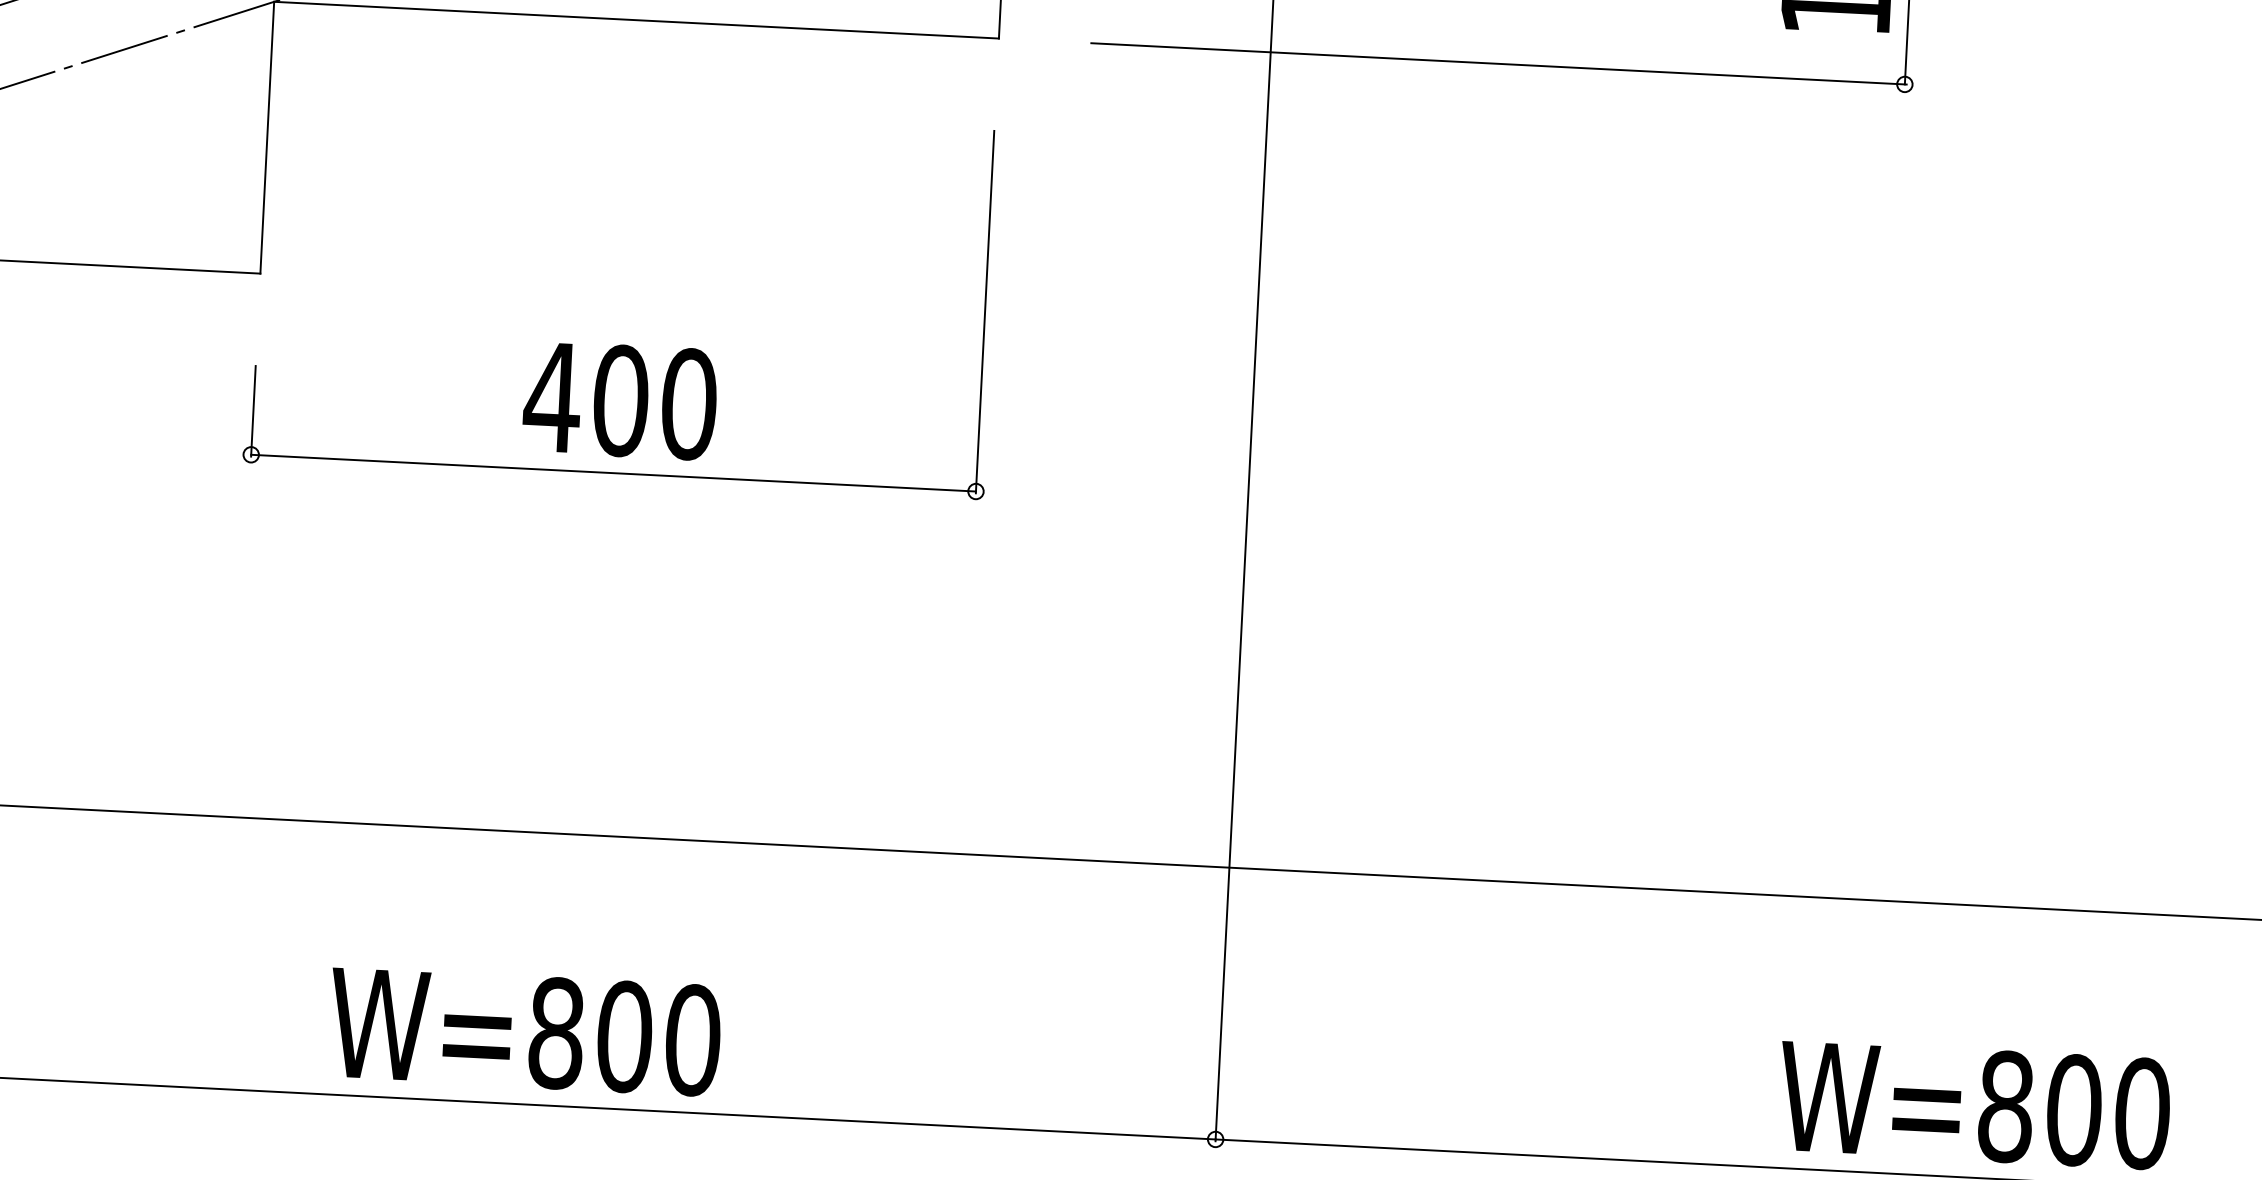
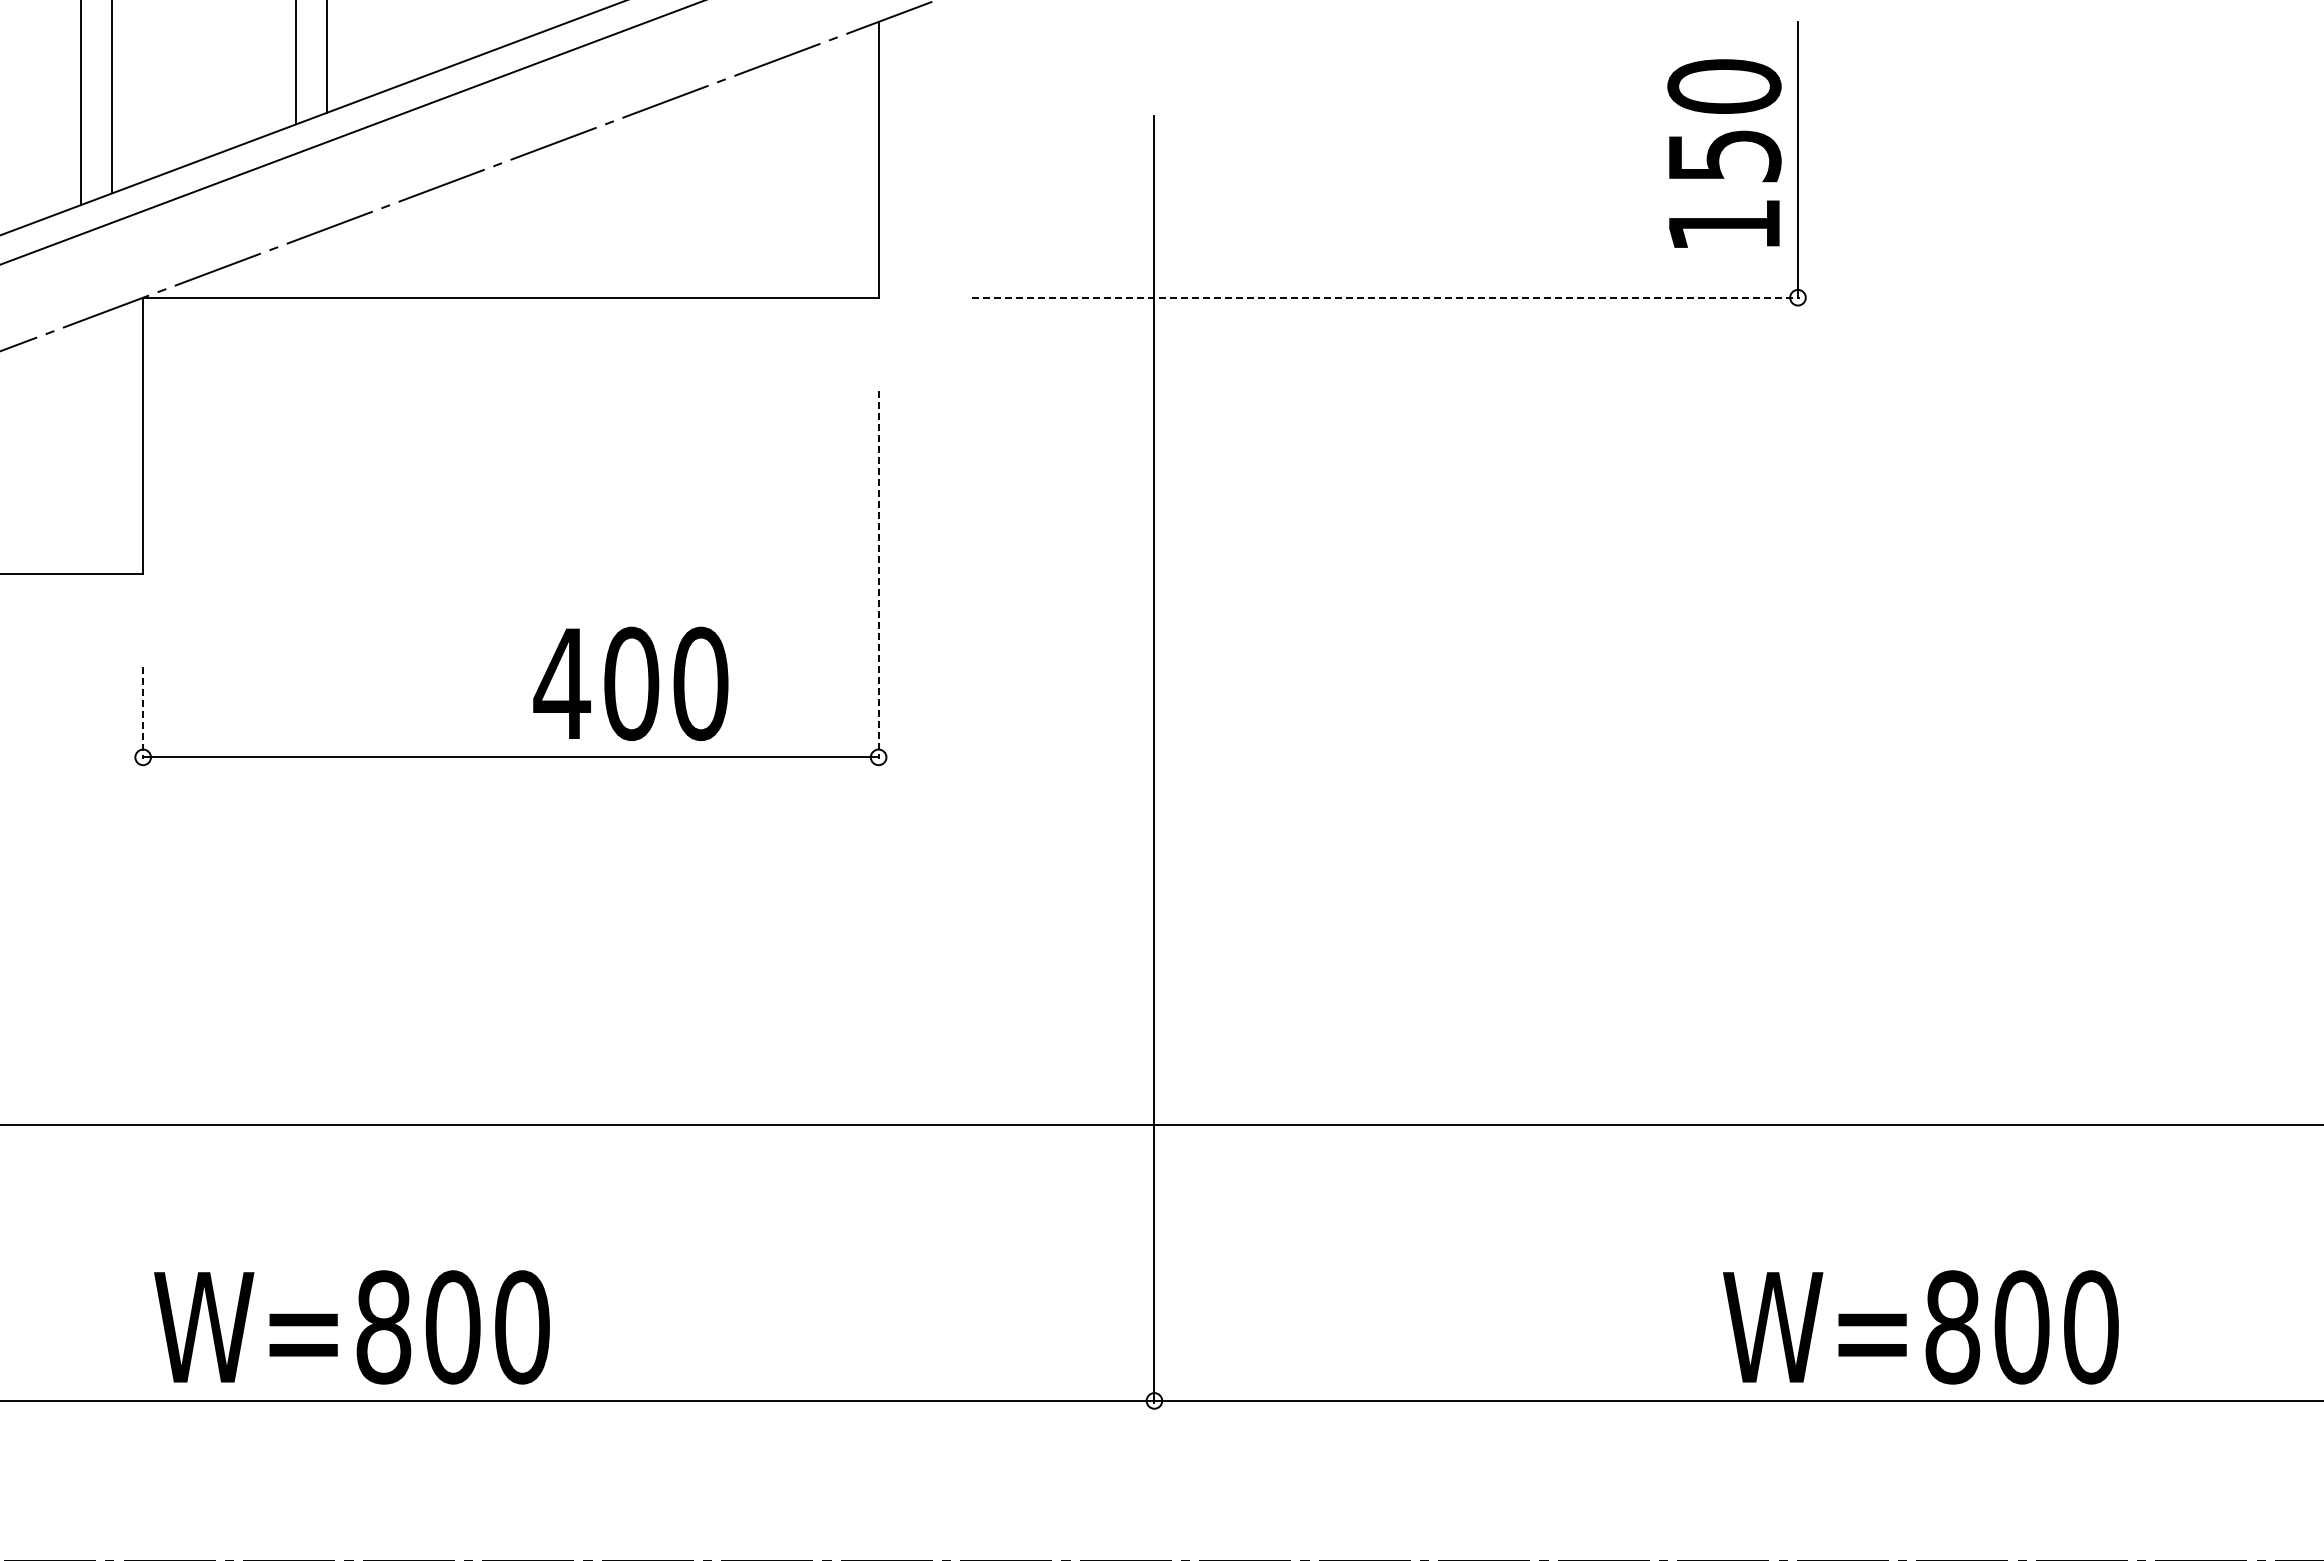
line: (1499, 63) -> (1386, 297), solid -> dashed
line: (984, 312) -> (878, 575), solid -> dashed
text: (619, 400) -> (630, 683), moved
line: (253, 411) -> (143, 713), solid -> dashed
text: (524, 1031) -> (351, 1327), moved

